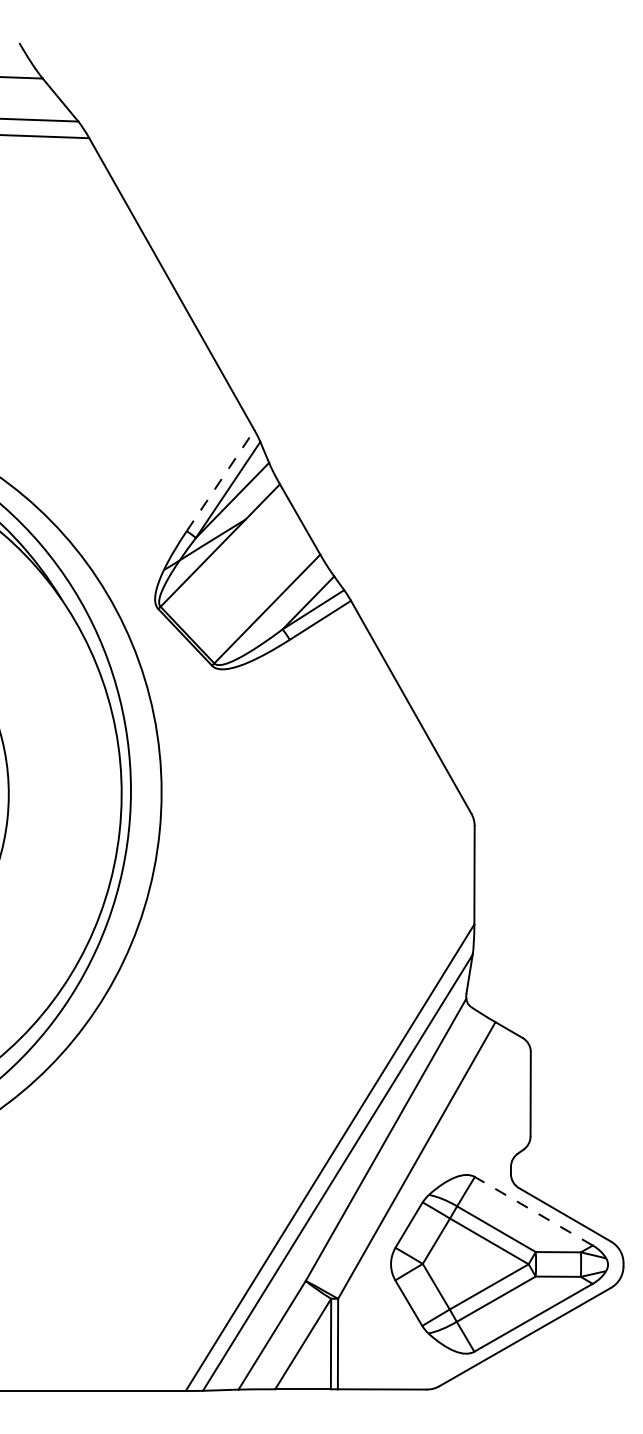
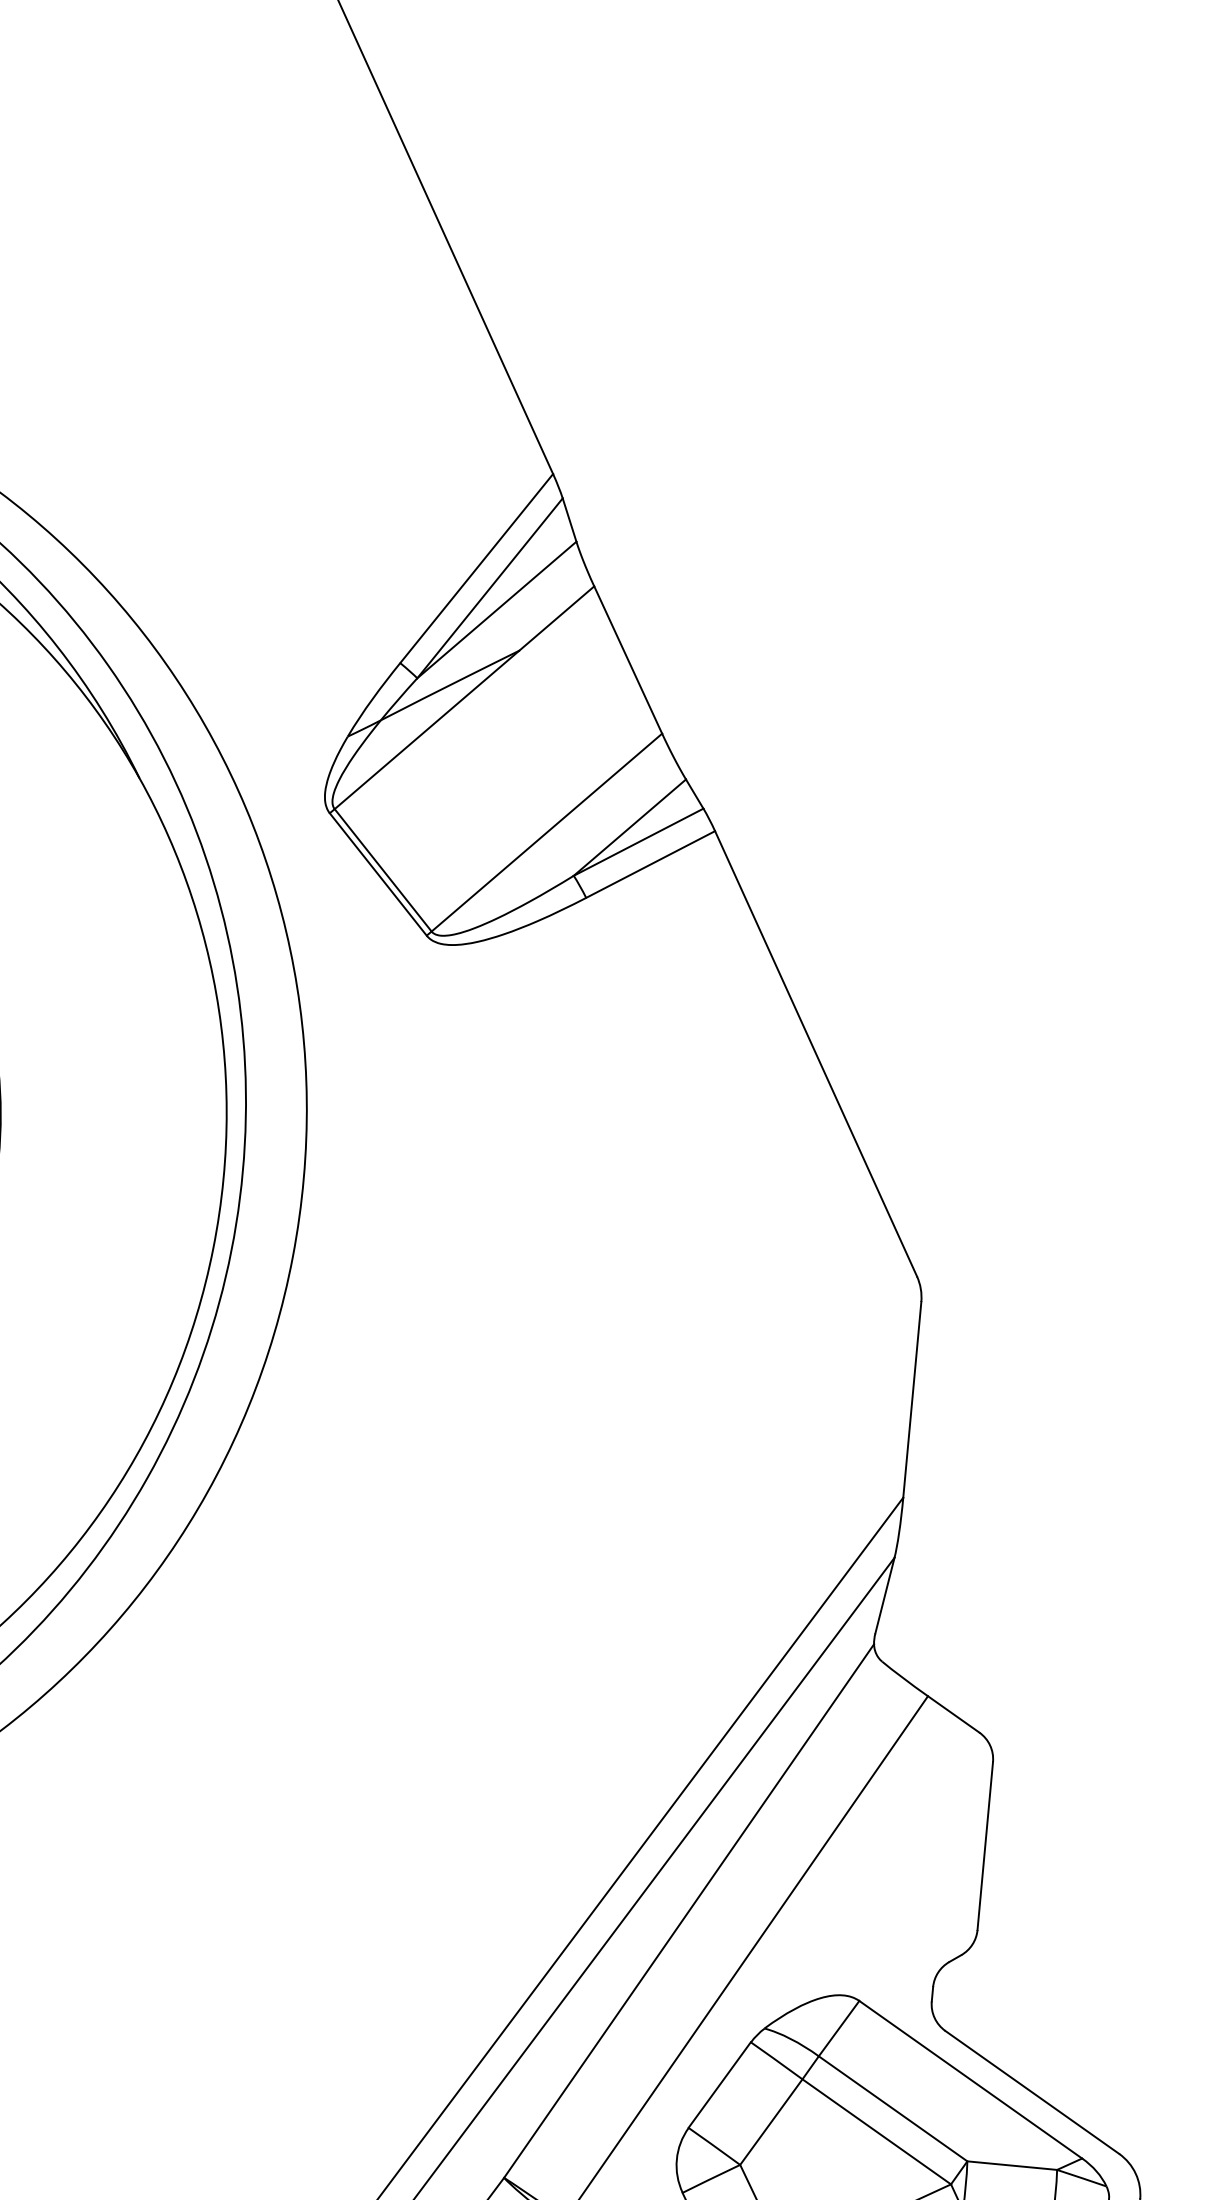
line: (220, 480) -> (476, 568), dashed -> solid
line: (533, 1211) -> (970, 2080), dashed -> solid

